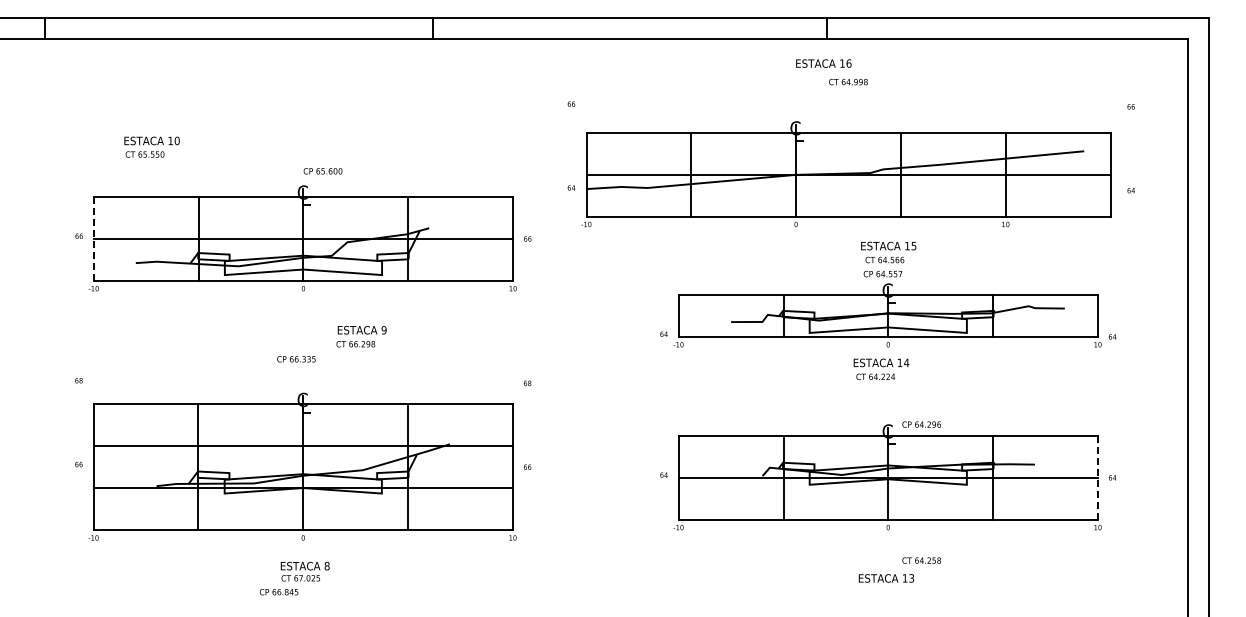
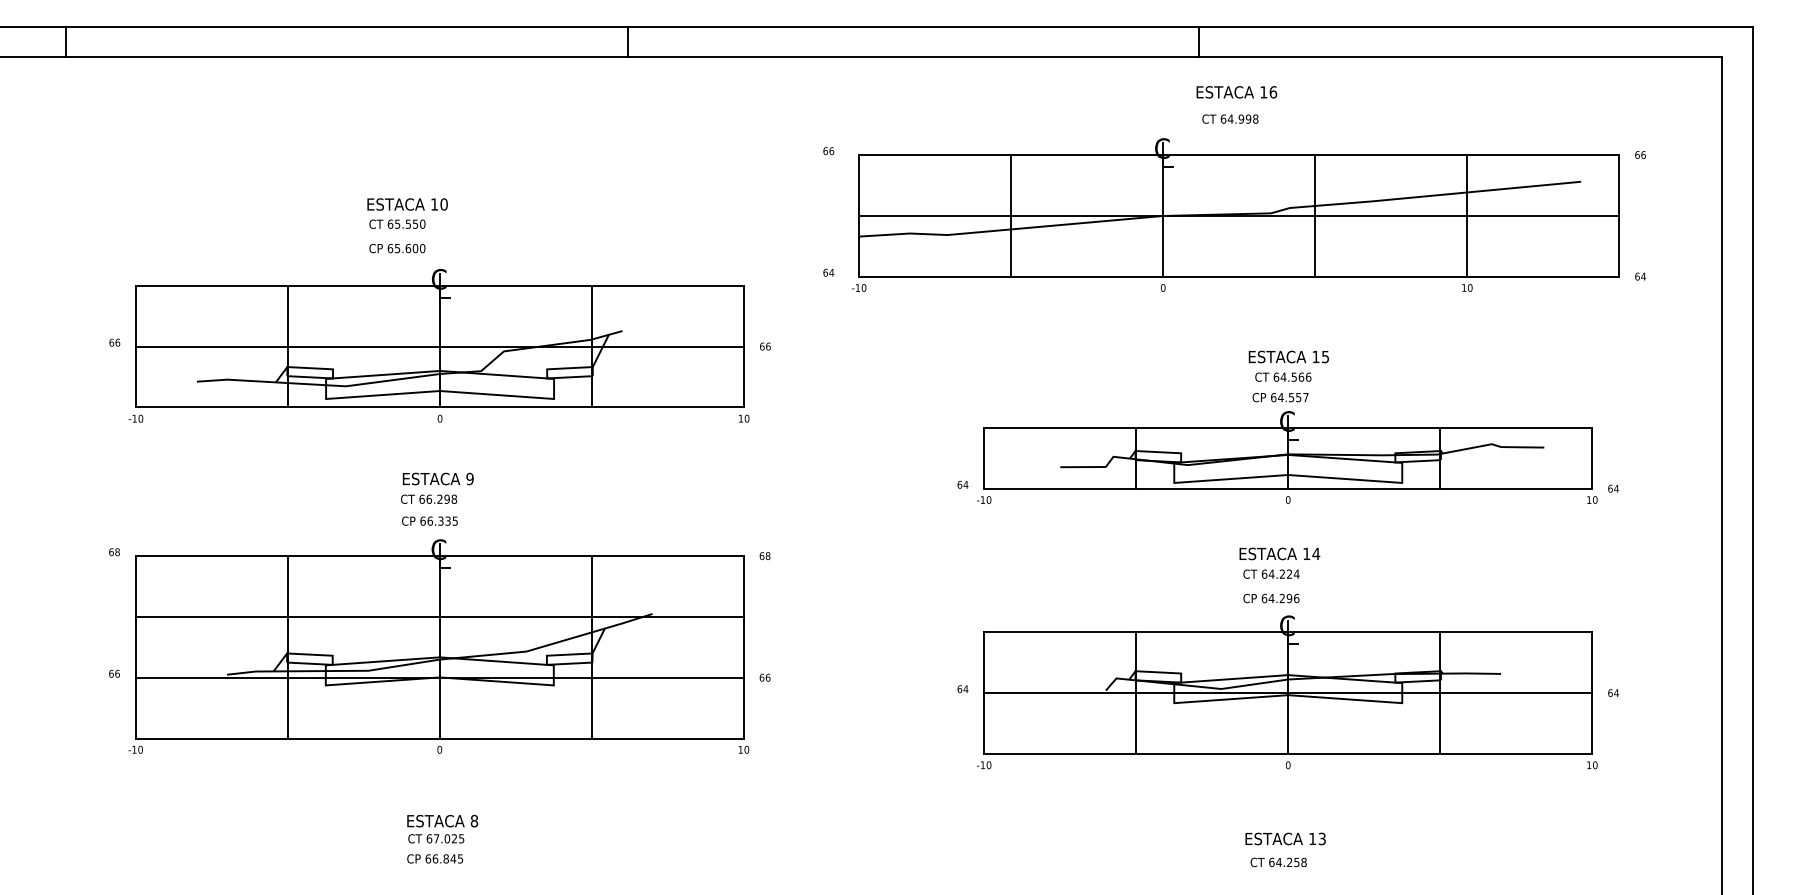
text: (823, 63) -> (1236, 92), moved
text: (151, 146) -> (406, 212), moved
text: (322, 171) -> (396, 248), moved
part: (846, 174) -> (1236, 215), moved
line: (93, 238) -> (135, 345), dashed -> solid
text: (361, 336) -> (437, 488), moved
text: (881, 368) -> (1279, 562), moved
text: (921, 424) -> (1271, 598), moved
part: (302, 466) -> (438, 646), moved
line: (1097, 477) -> (1591, 692), dashed -> solid
text: (921, 560) -> (1278, 862), moved
text: (278, 592) -> (434, 859), moved

